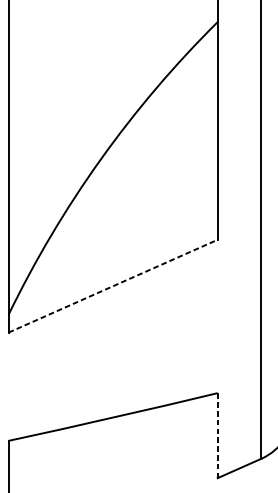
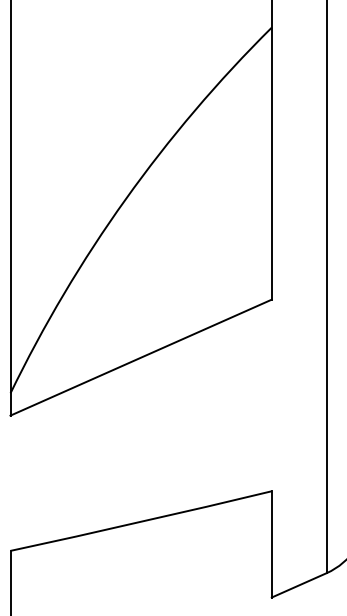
line: (113, 286) -> (141, 357), dashed -> solid
line: (217, 434) -> (271, 543), dashed -> solid

